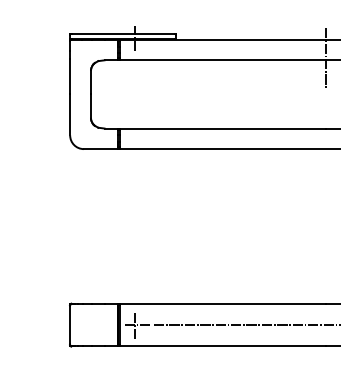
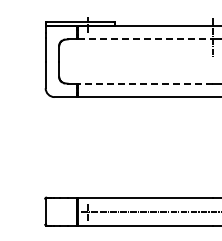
line: (223, 60) -> (145, 39), solid -> dashed
line: (221, 128) -> (144, 83), solid -> dashed

